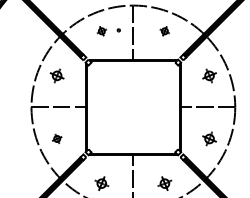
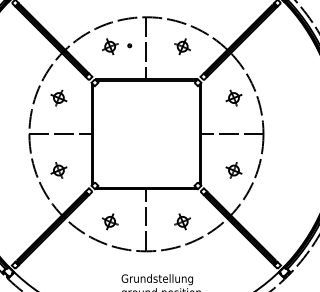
part: (102, 31) -> (110, 46), size x1.43
part: (164, 31) -> (182, 46), size x1.43
part: (56, 138) -> (58, 170), size x1.43

